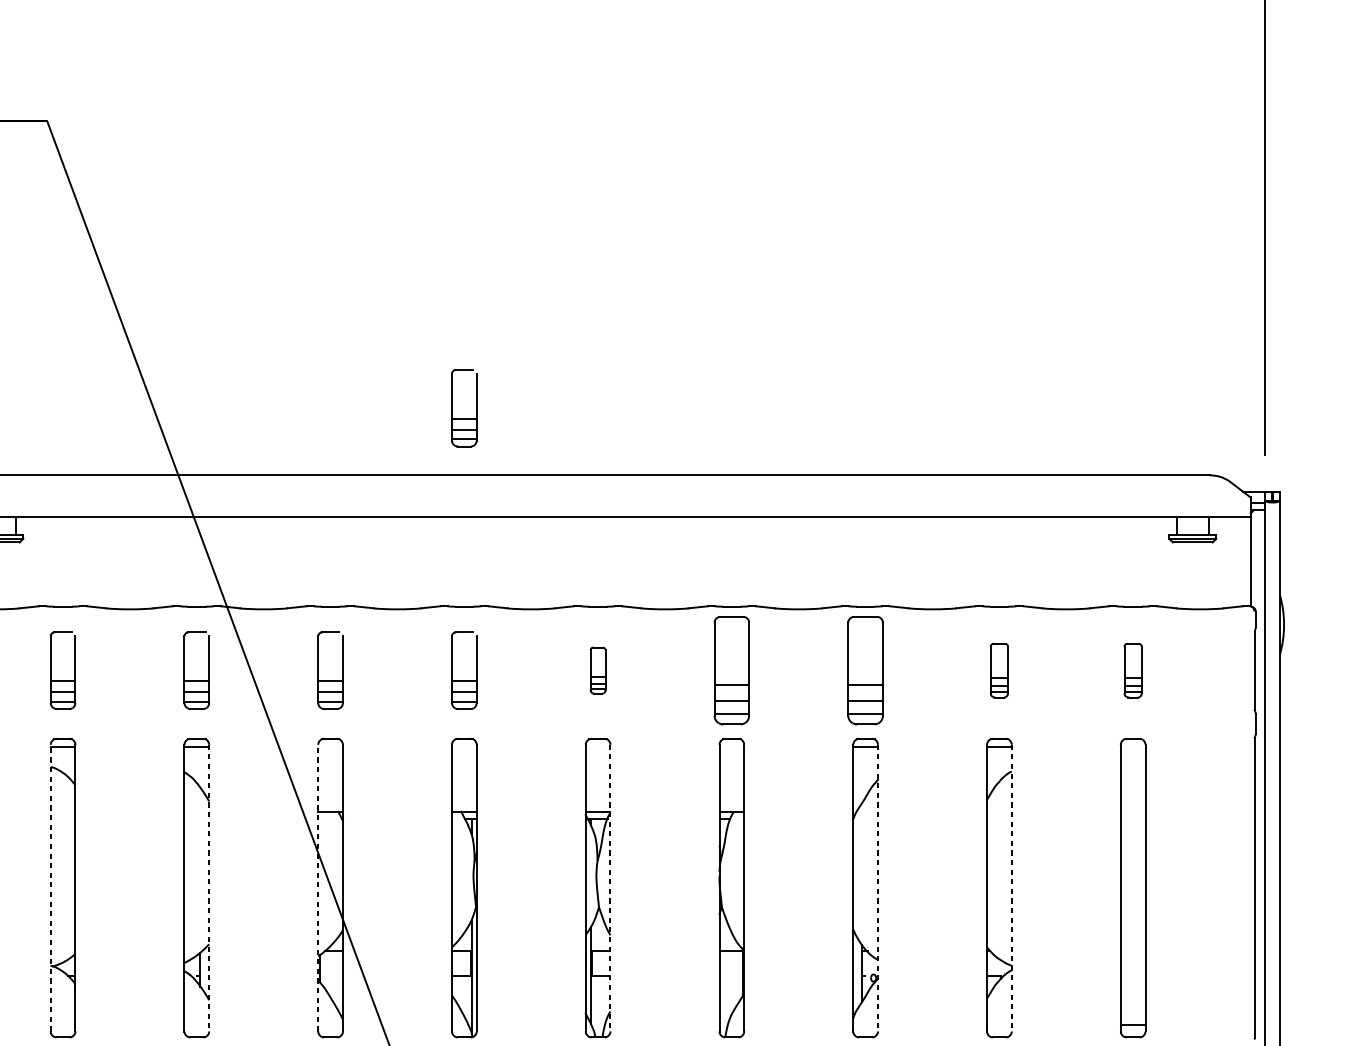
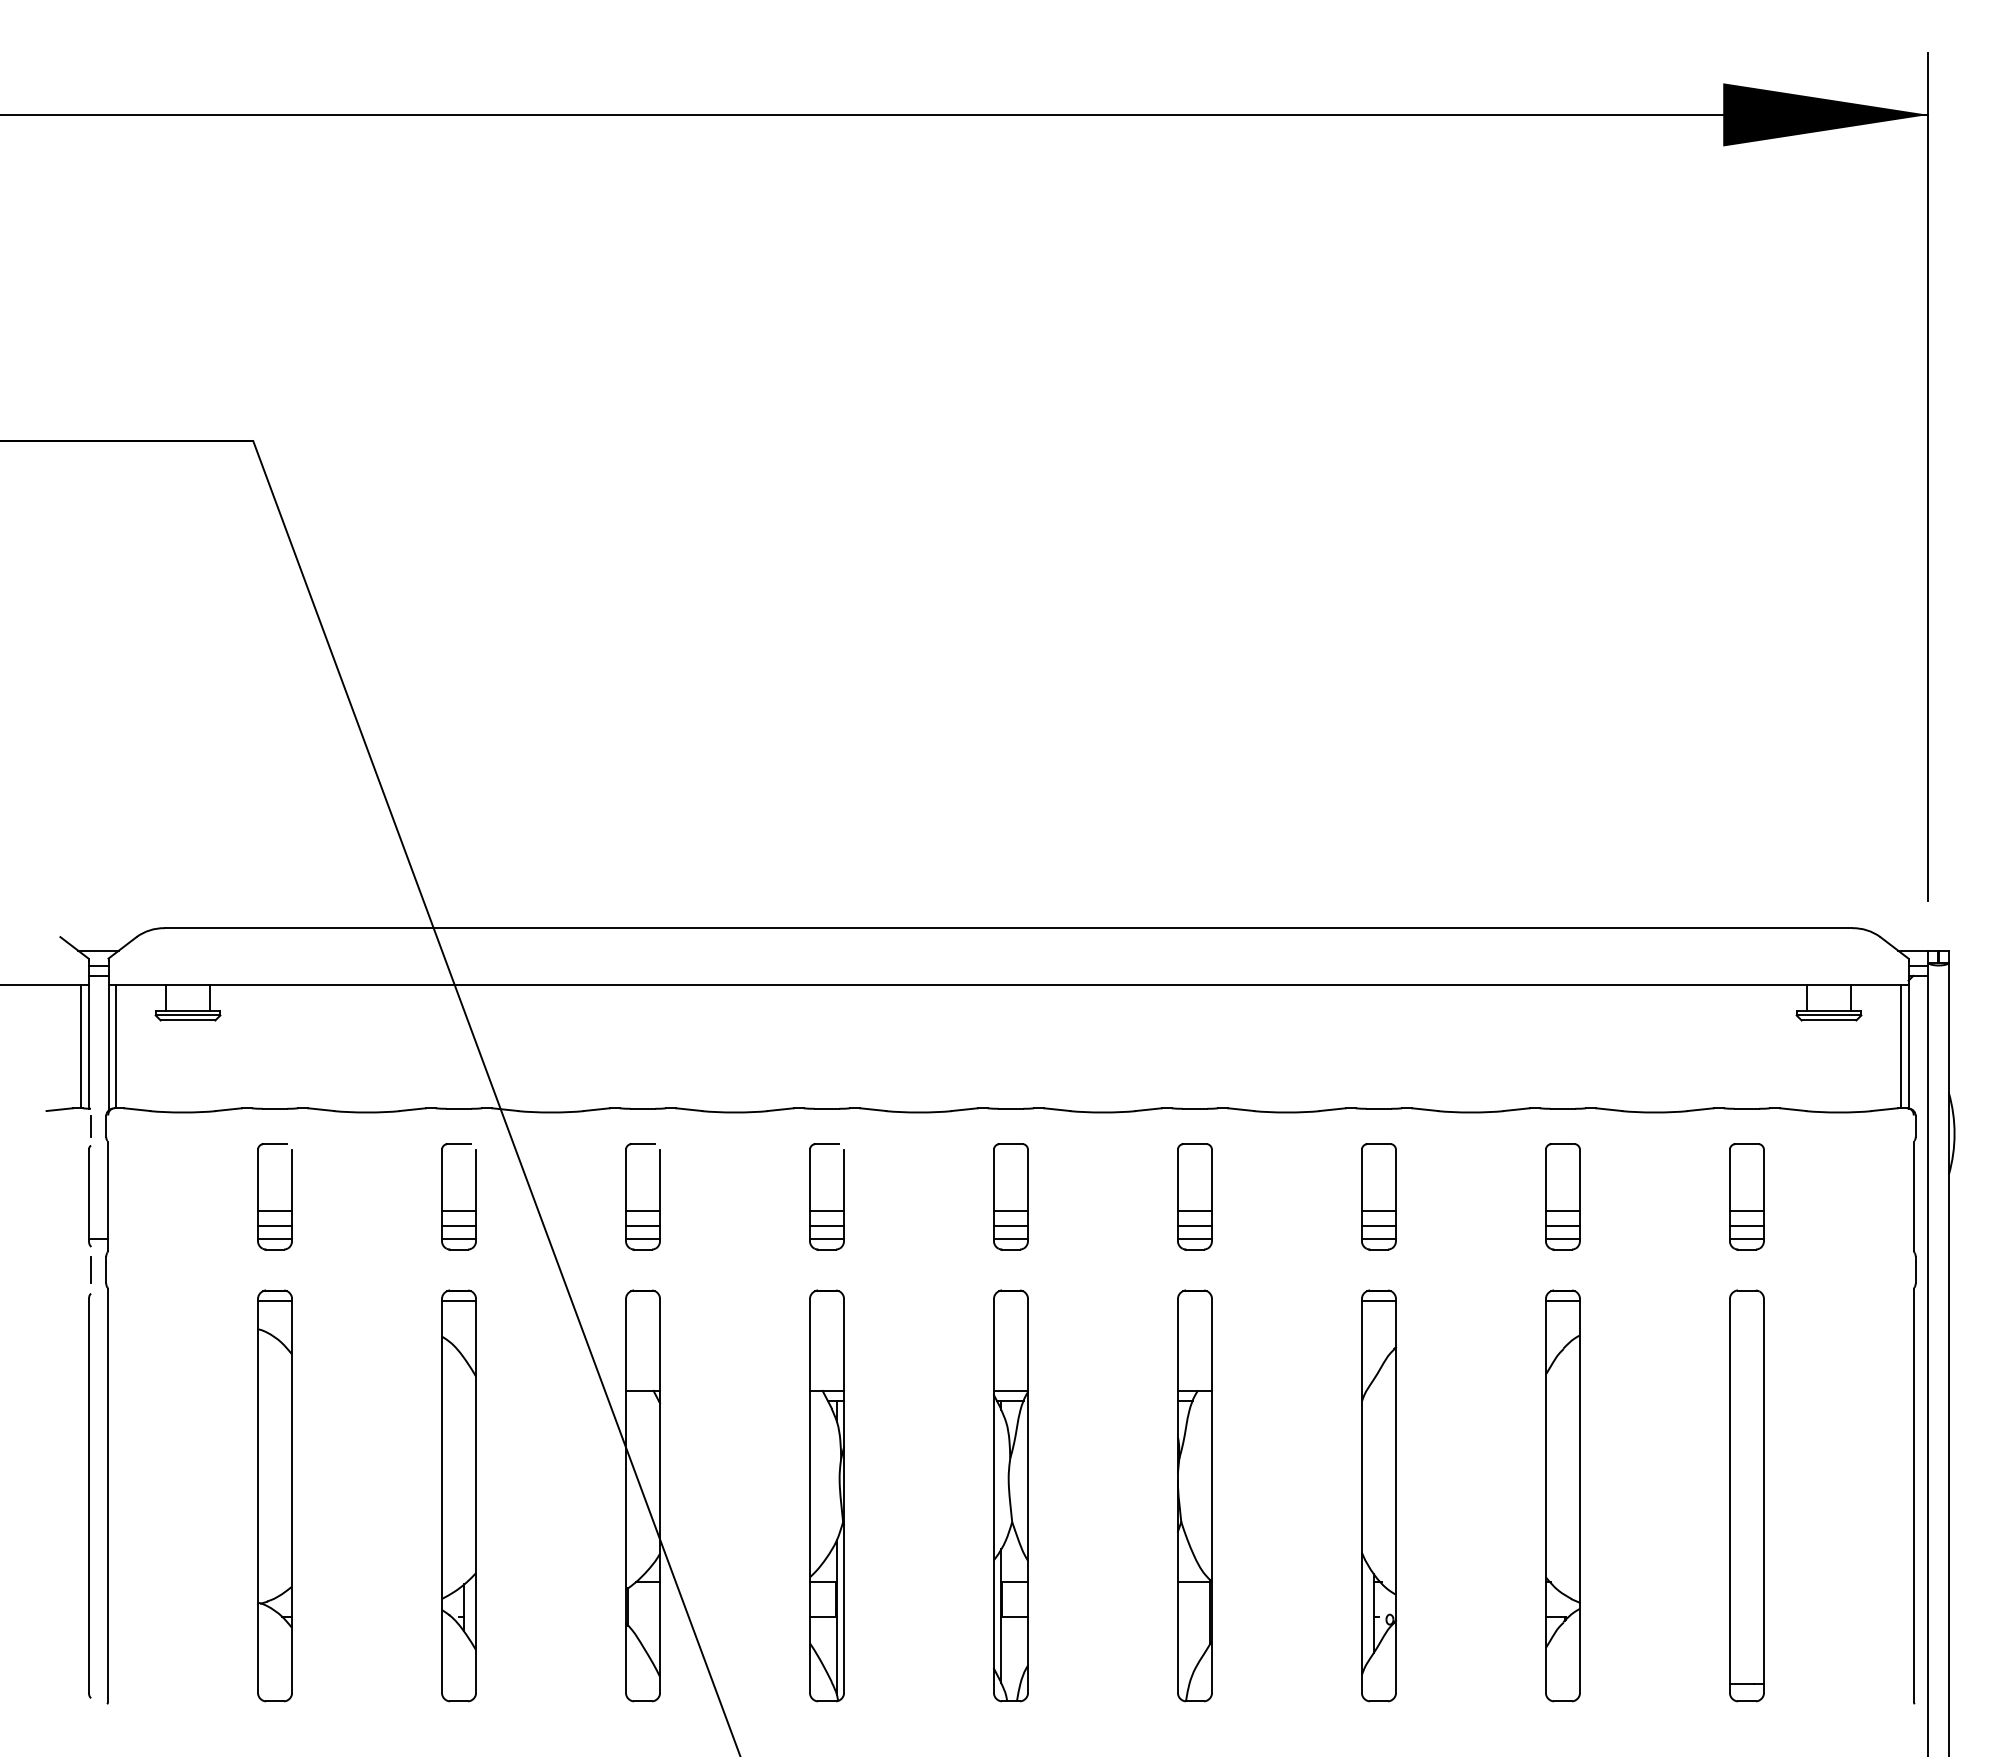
part: (463, 418) -> (826, 849), removed
line: (1245, 561) -> (1901, 1046), added
part: (597, 670) -> (1010, 1196), size x1.67
part: (731, 670) -> (1194, 1196), size x0.71
part: (865, 670) -> (1378, 1196), size x0.71
part: (999, 670) -> (1562, 1196), size x1.43
part: (1132, 670) -> (1746, 1196), size x1.43
line: (51, 887) -> (258, 1495), dashed -> solid
line: (318, 887) -> (626, 1495), dashed -> solid
line: (209, 888) -> (476, 1496), dashed -> solid
line: (610, 888) -> (1027, 1496), dashed -> solid
line: (877, 888) -> (1395, 1496), dashed -> solid
line: (1011, 888) -> (1579, 1496), dashed -> solid

